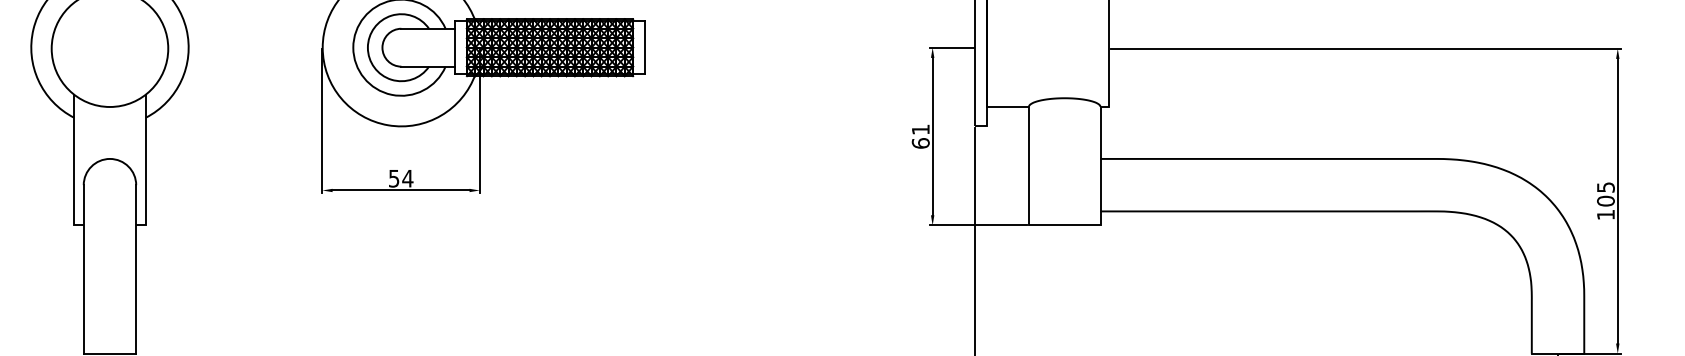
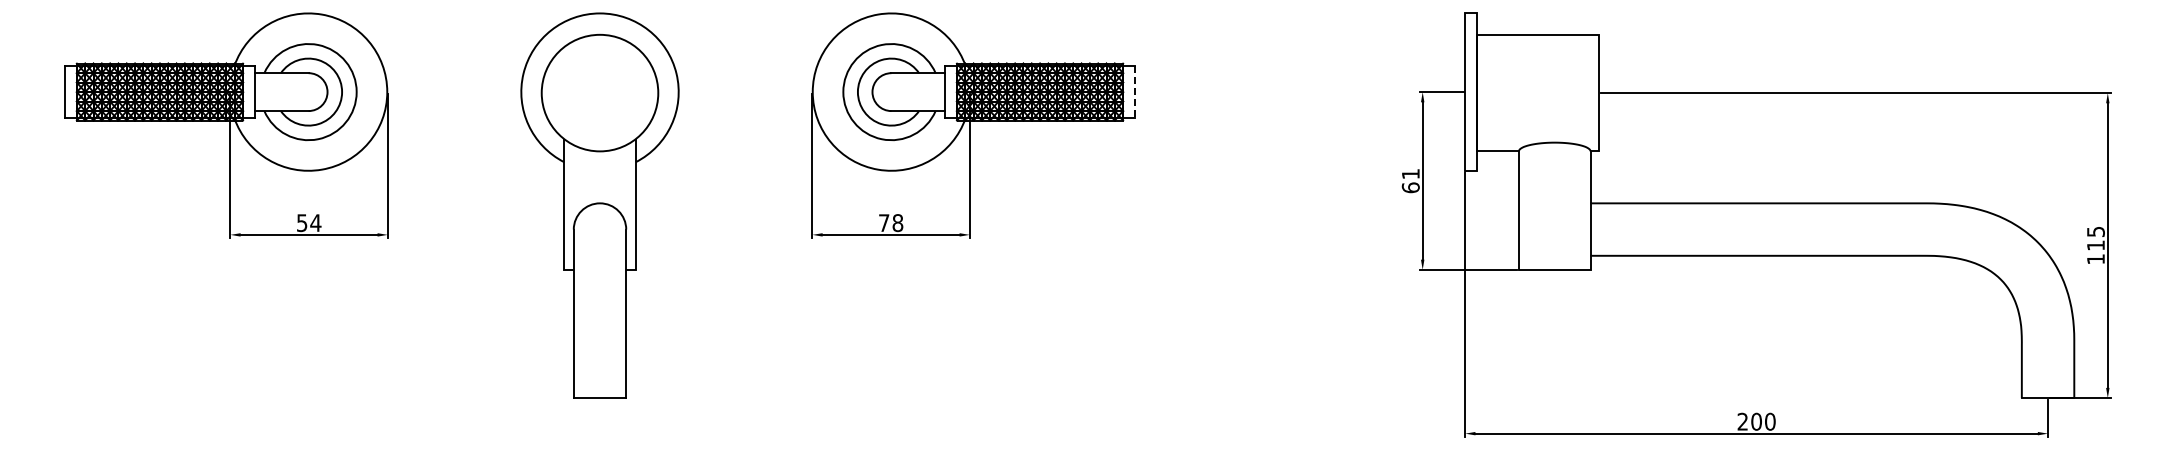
line: (644, 48) -> (1134, 92), solid -> dashed
text: (401, 179) -> (891, 223), 54 -> 78
text: (1605, 201) -> (2095, 245), 105 -> 115

